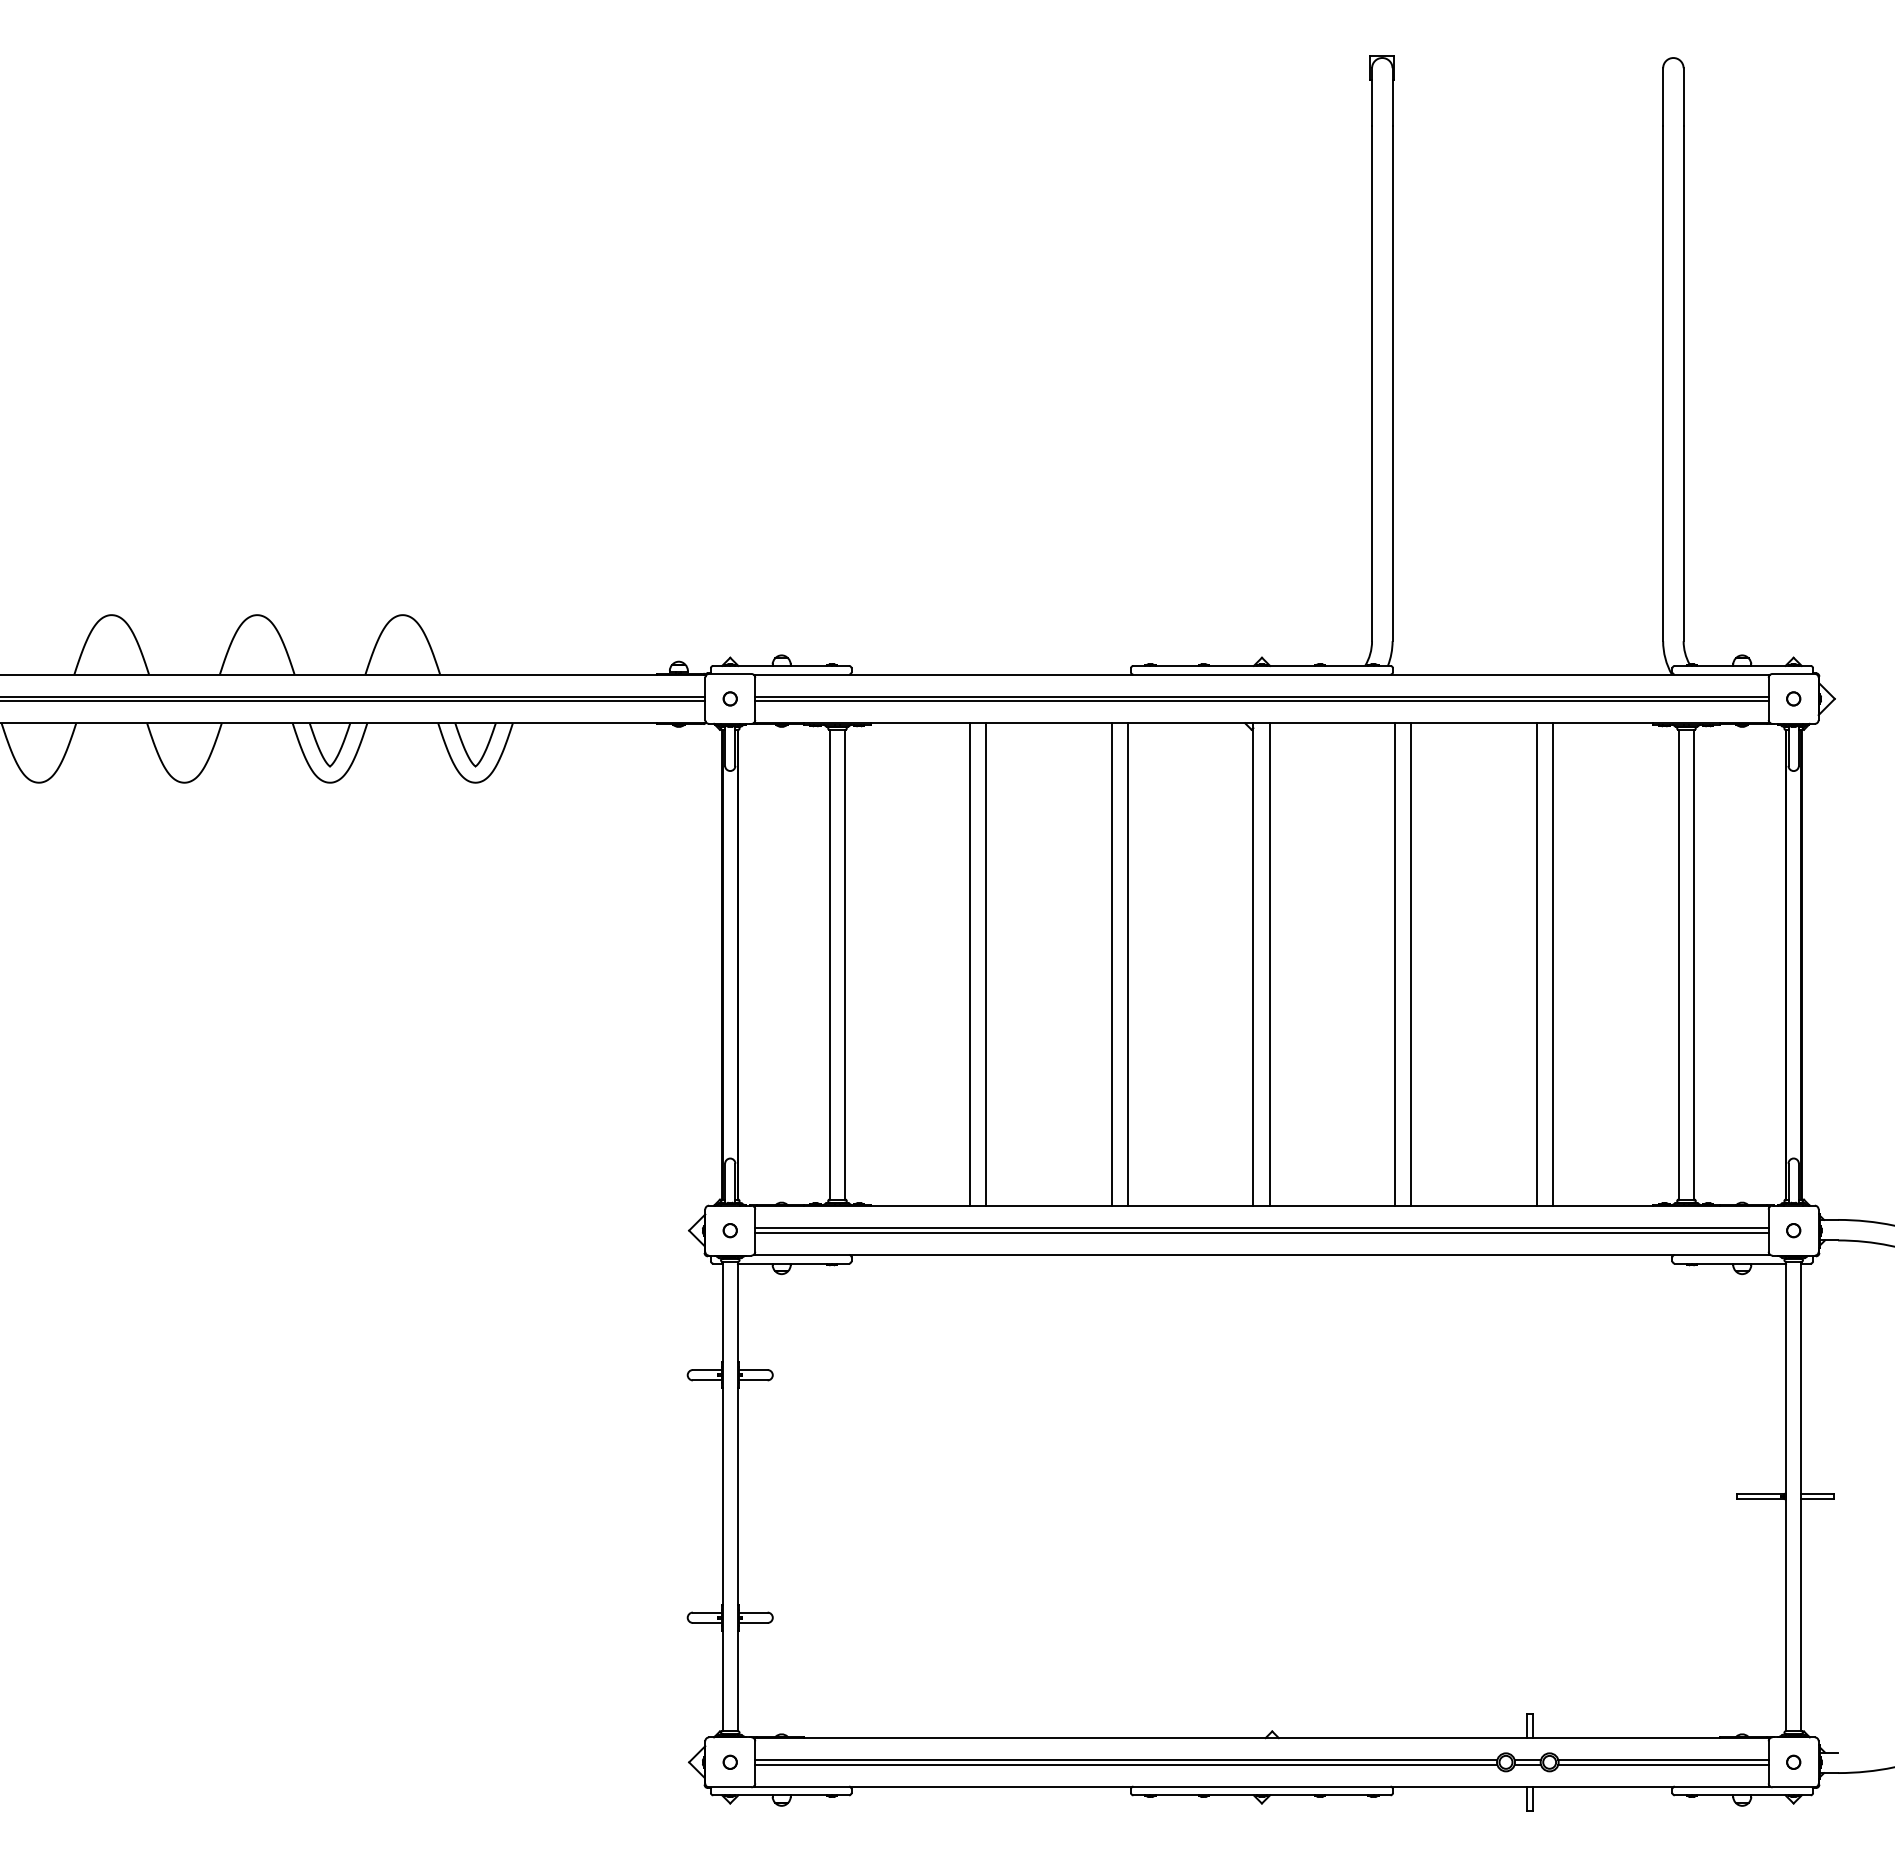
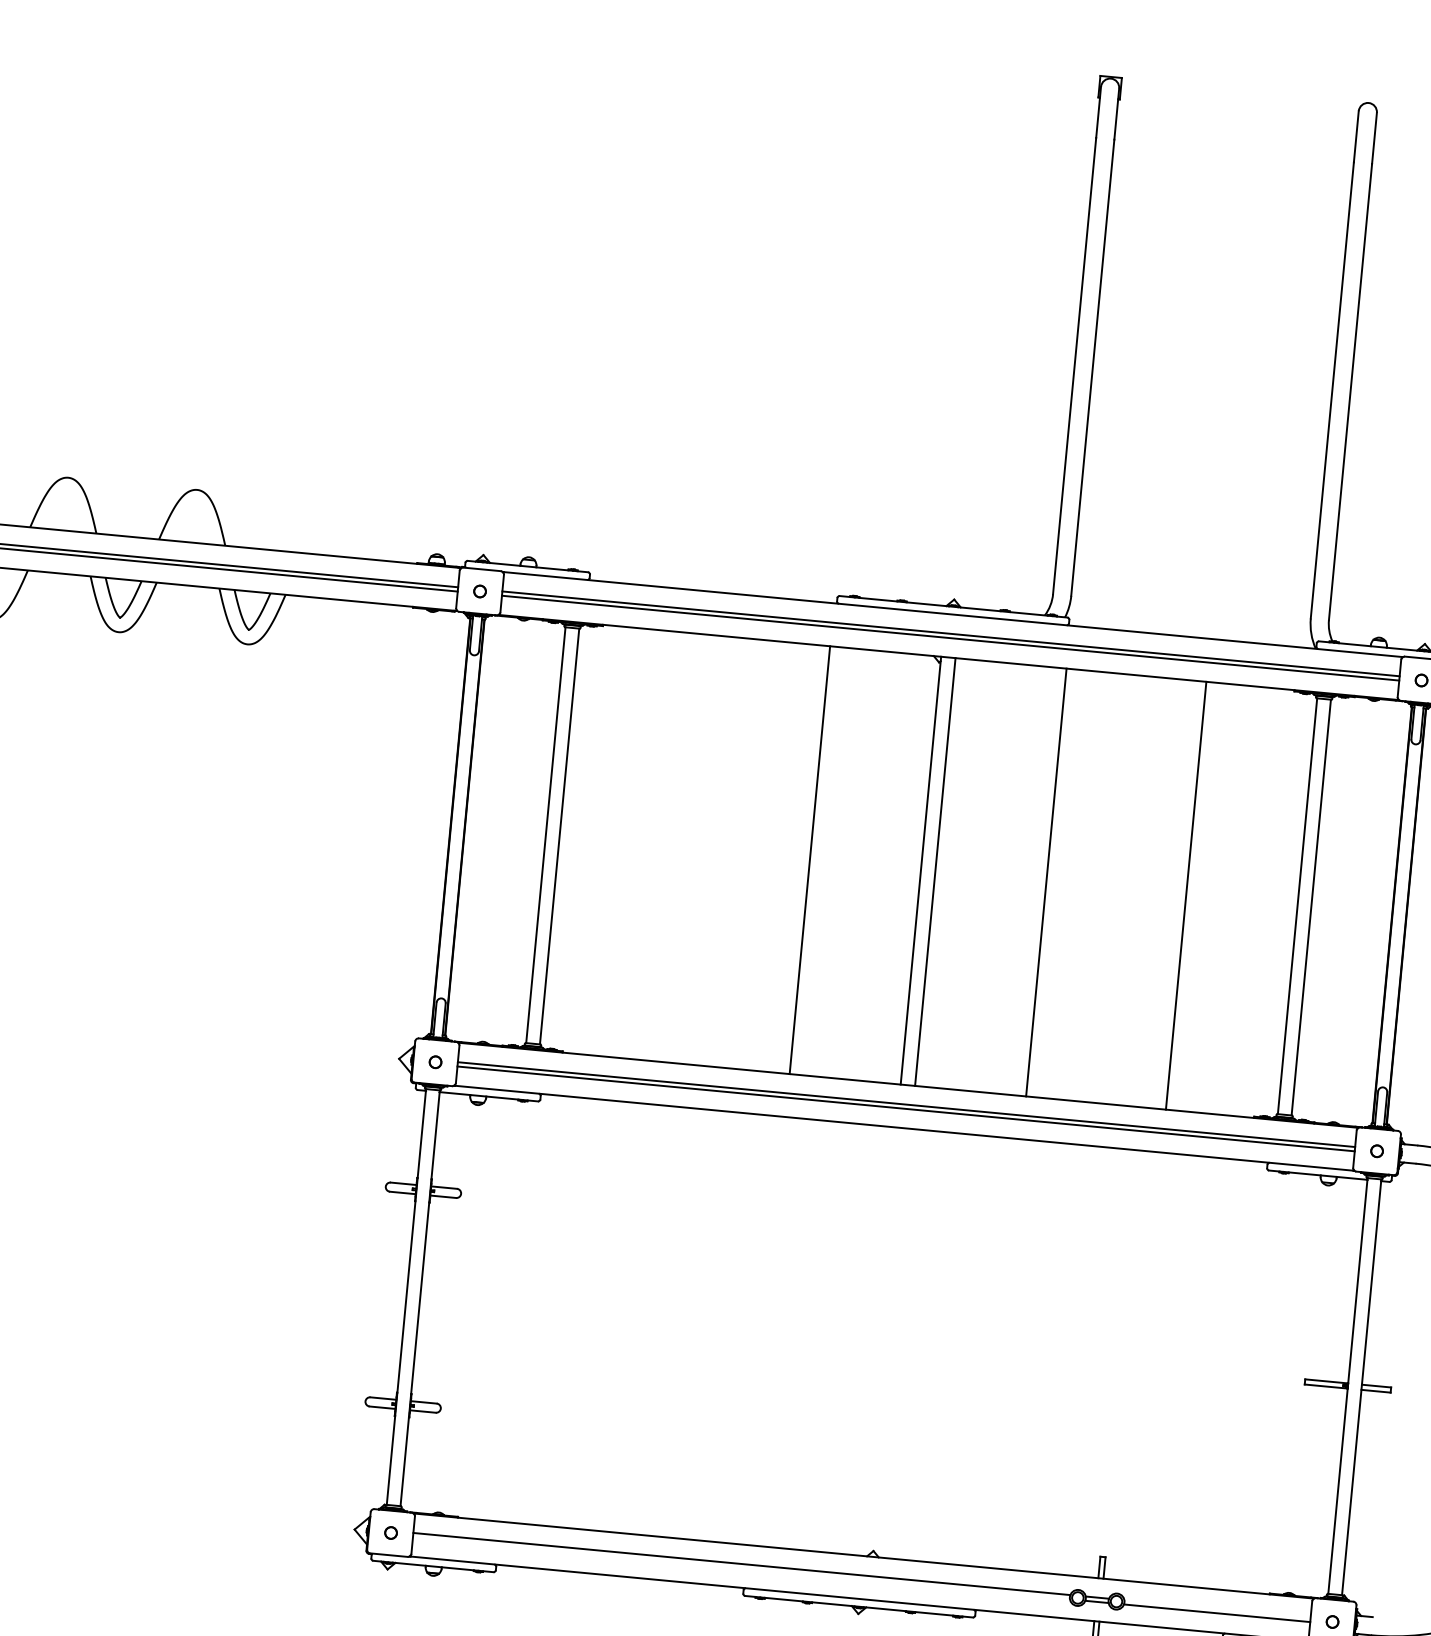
line: (970, 964) -> (670, 846), removed
line: (986, 964) -> (684, 848), removed
line: (1111, 964) -> (795, 858), removed
line: (1411, 964) -> (1060, 883), removed
line: (1536, 964) -> (1171, 894), removed
line: (1663, 1759) -> (1217, 1608), removed
line: (1126, 1764) -> (741, 1568), removed

